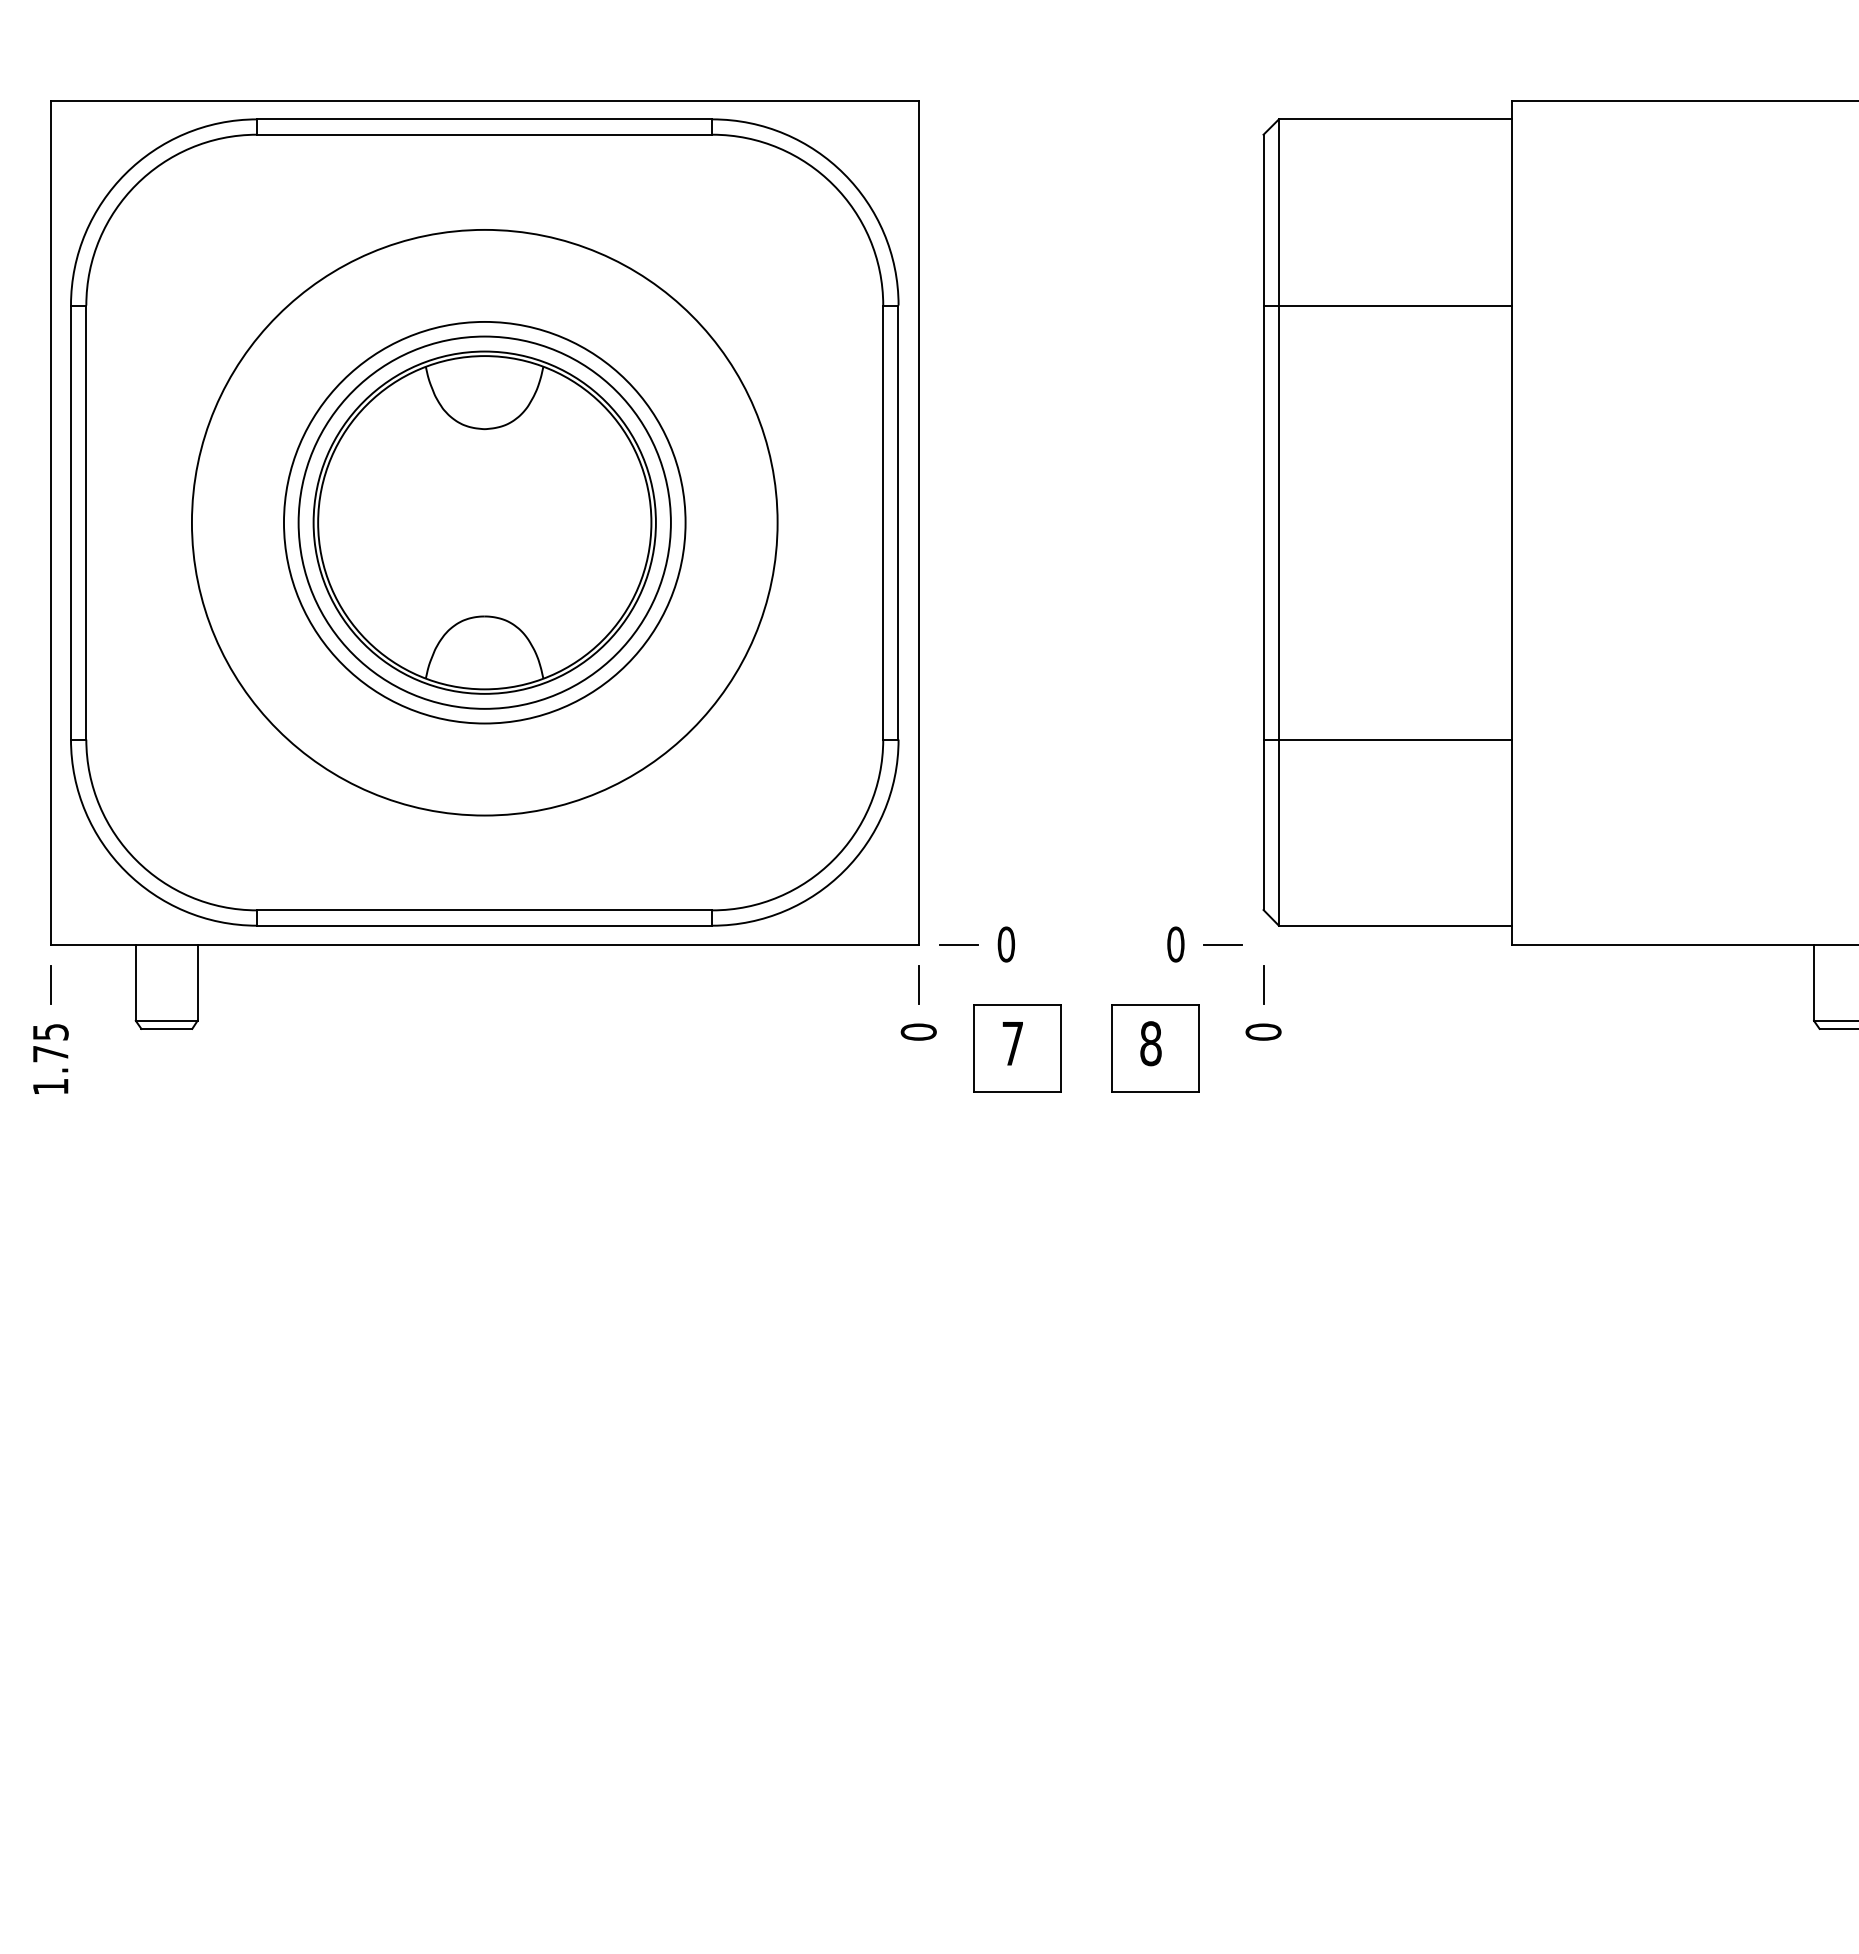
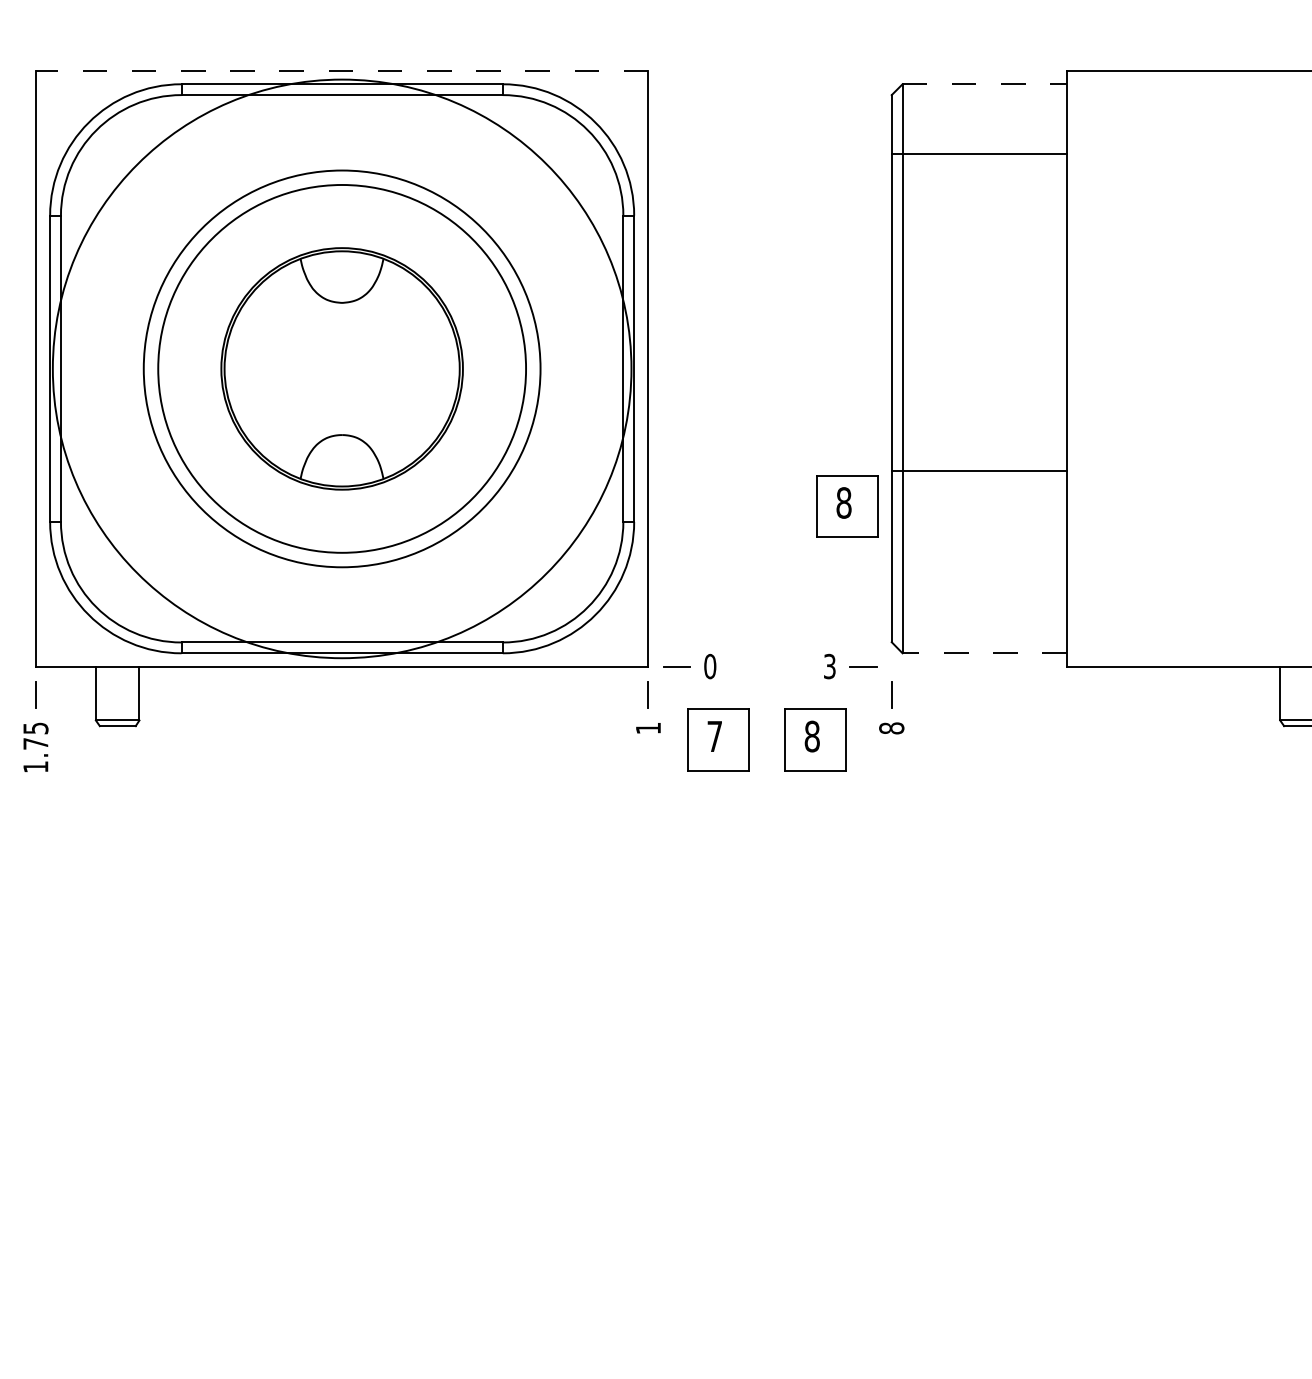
line: (484, 100) -> (341, 70), solid -> dashed
line: (1395, 119) -> (984, 84), solid -> dashed
line: (1387, 305) -> (979, 154), moved
circle: (484, 522) -> (341, 368), size x1.4
circle: (484, 522) -> (341, 368), size x1.4
circle: (484, 522) -> (341, 368), size x1.4
part: (1200, 717) -> (847, 506), added
line: (1387, 739) -> (979, 471), moved
line: (1394, 925) -> (984, 653), solid -> dashed
text: (1175, 944) -> (829, 666), 0 -> 3
text: (918, 1031) -> (648, 727), 0 -> 1
text: (1263, 1031) -> (891, 727), 0 -> 8

